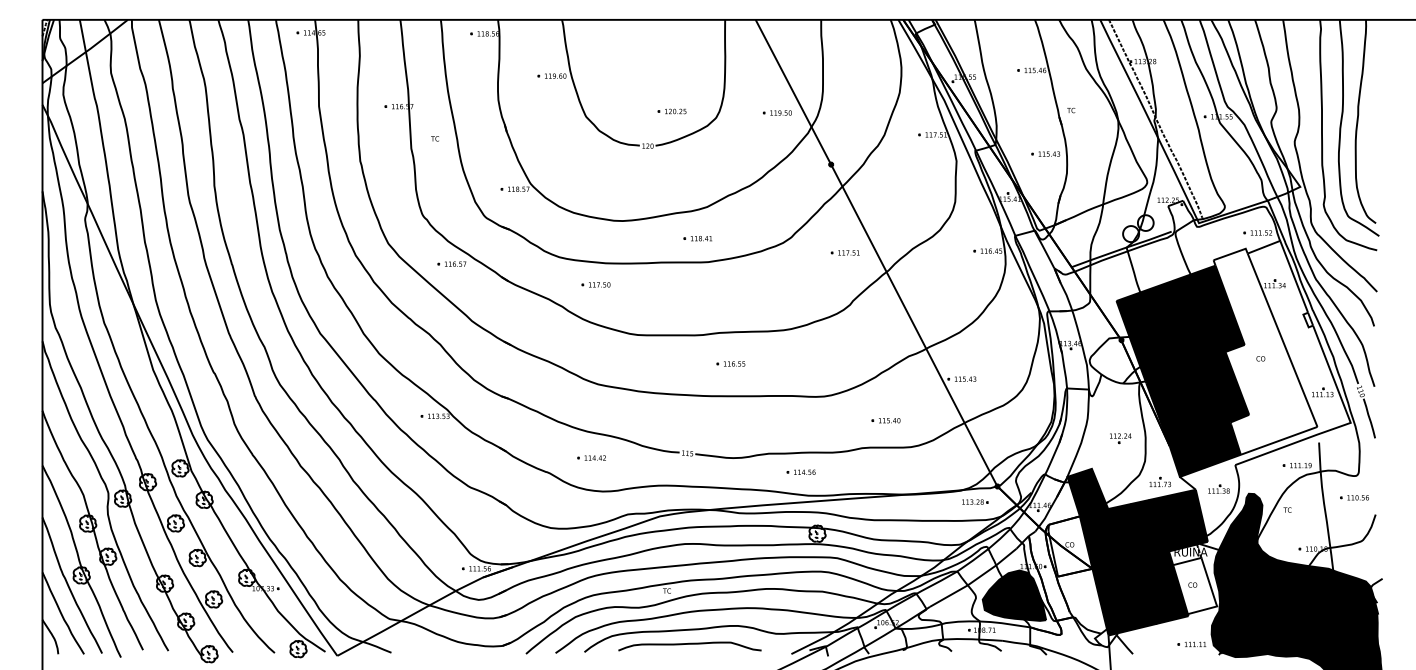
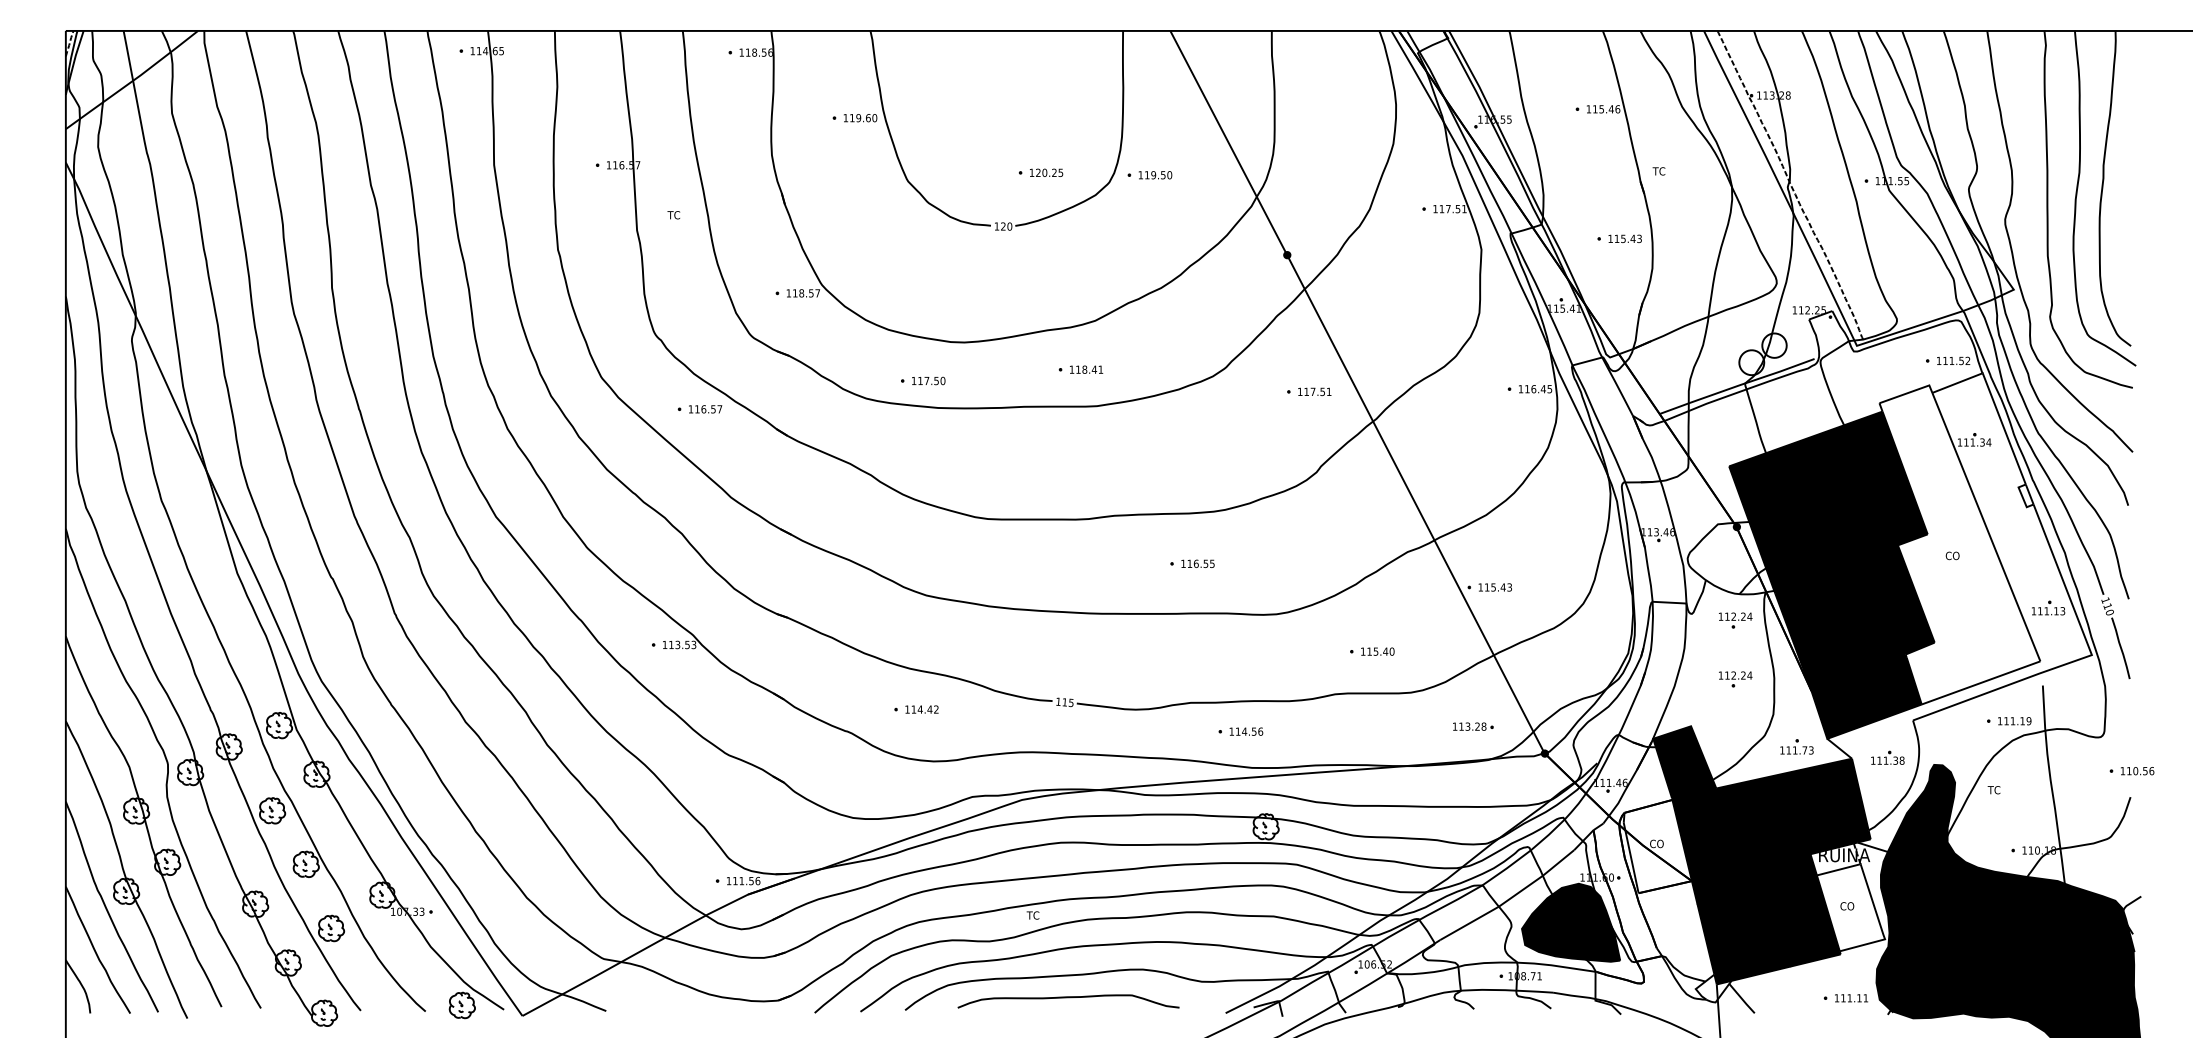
part: (777, 112) -> (1149, 174), moved
part: (595, 284) -> (922, 380), moved
part: (730, 363) -> (1191, 563), moved
part: (1120, 400) -> (1735, 620), added
part: (1354, 497) -> (2131, 770), moved
part: (975, 501) -> (1473, 725), moved

